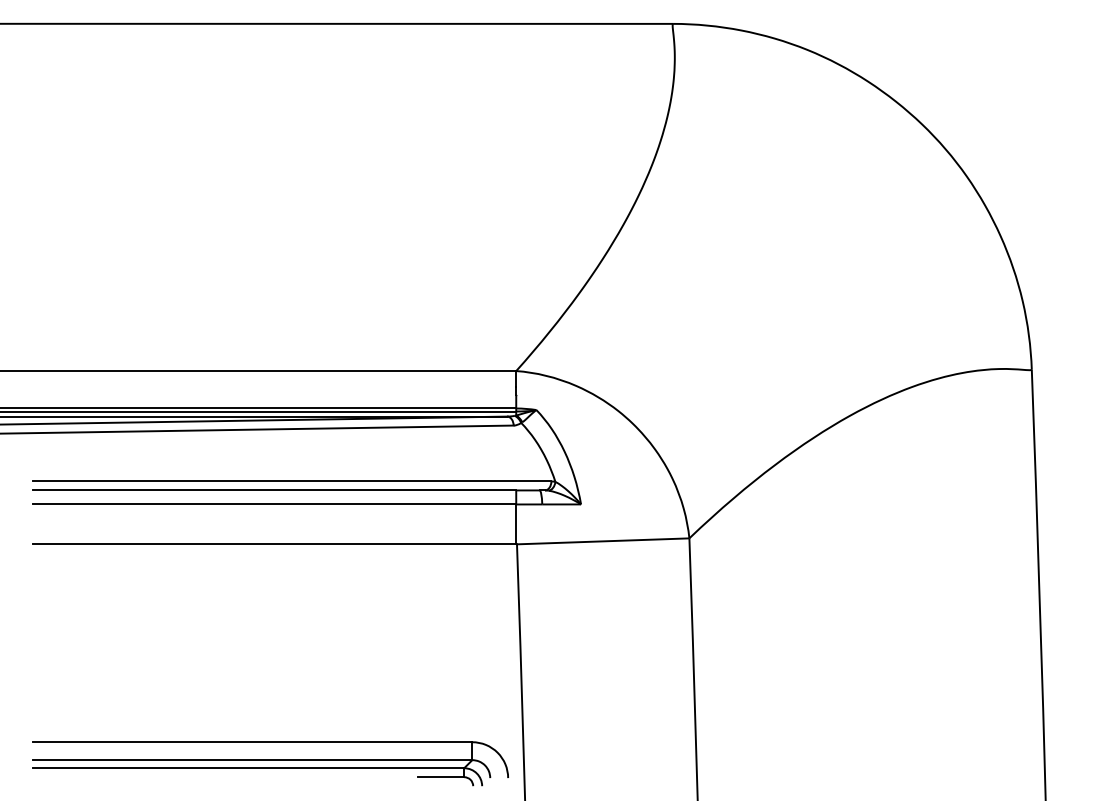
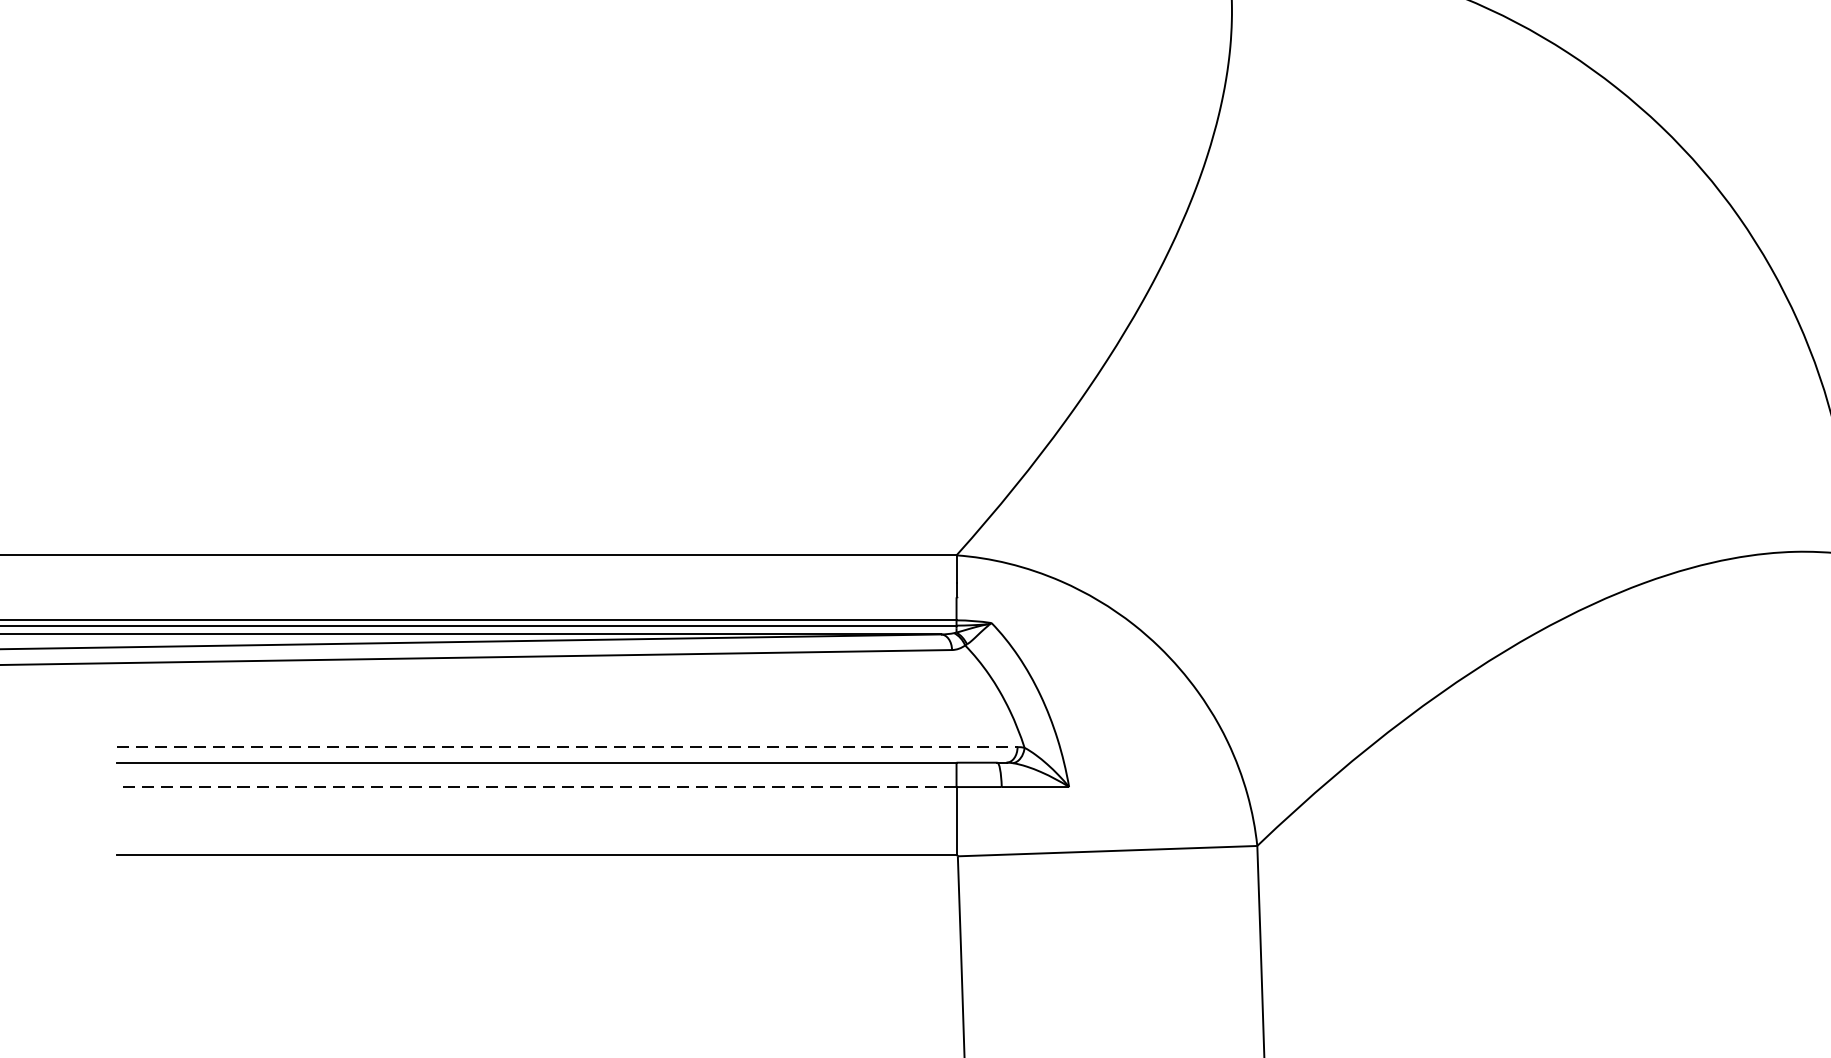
line: (292, 481) -> (567, 747), solid -> dashed
line: (274, 504) -> (536, 787), solid -> dashed

